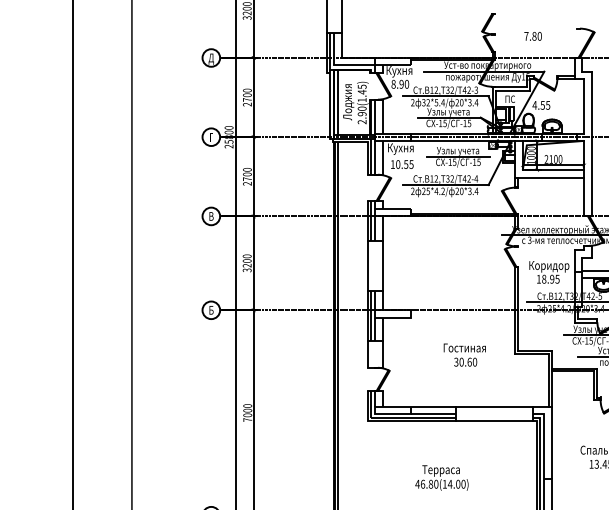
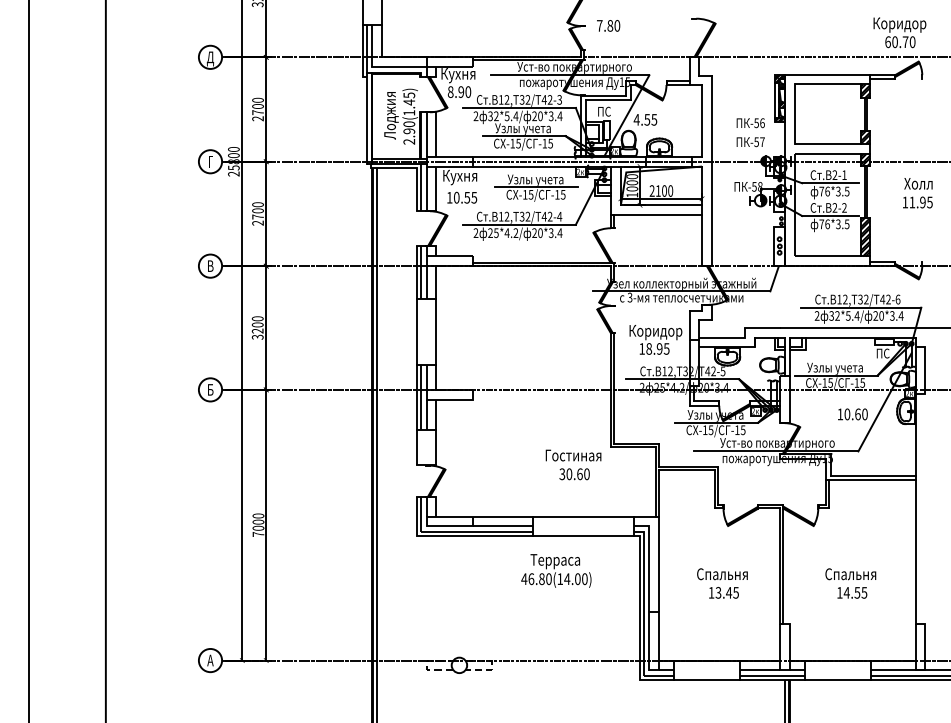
text: (533, 36) -> (608, 25), moved
line: (338, 102) -> (377, 116), removed
text: (464, 354) -> (573, 464), moved
text: (442, 477) -> (556, 570), moved

